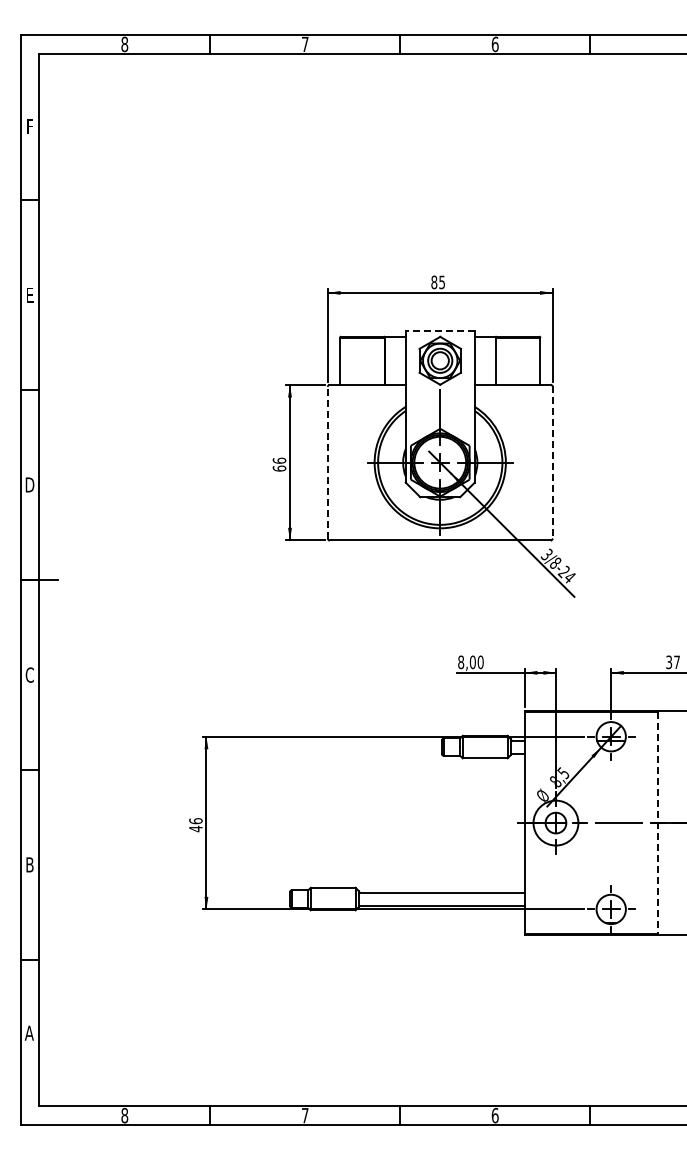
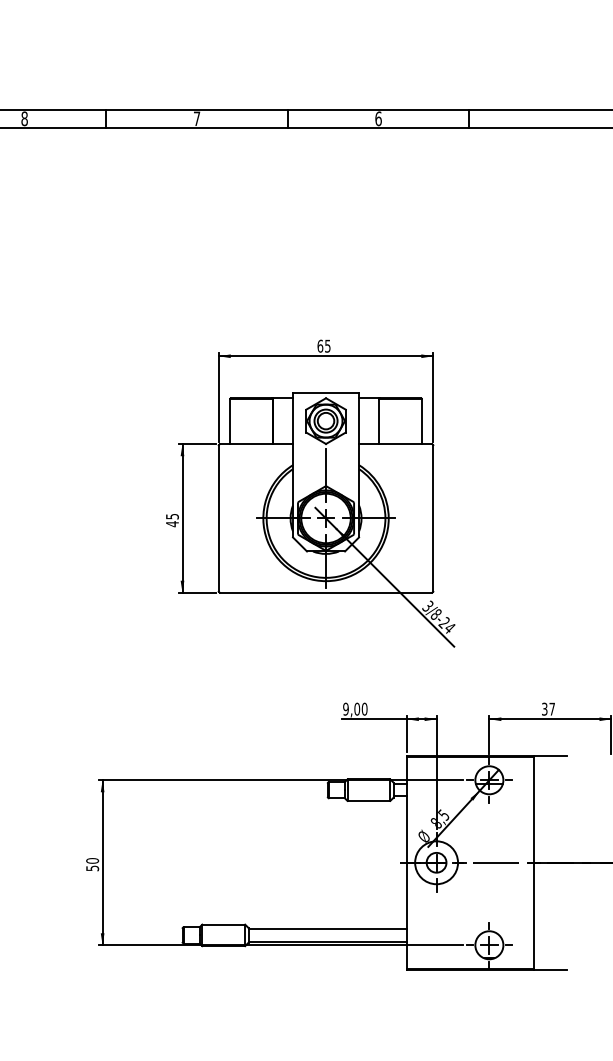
text: (434, 281) -> (320, 345), 85 -> 65
line: (440, 331) -> (326, 393), dashed -> solid
line: (328, 462) -> (219, 518), dashed -> solid
line: (552, 462) -> (433, 518), dashed -> solid
text: (279, 464) -> (172, 520), 66 -> 45
text: (461, 662) -> (346, 709), 8,00 -> 9,00
line: (657, 823) -> (533, 863), dashed -> solid
text: (195, 825) -> (92, 865), 46 -> 50

